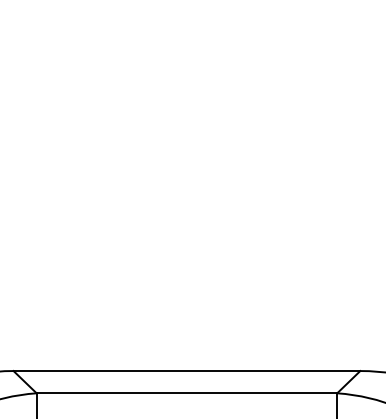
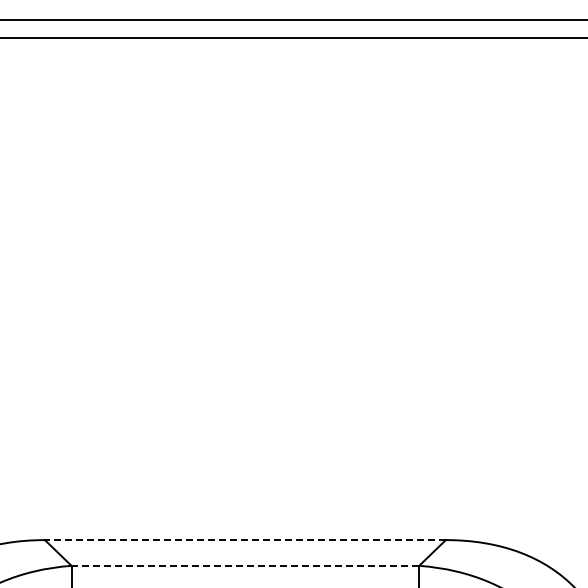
line: (186, 371) -> (244, 540), solid -> dashed
line: (187, 393) -> (245, 565), solid -> dashed

